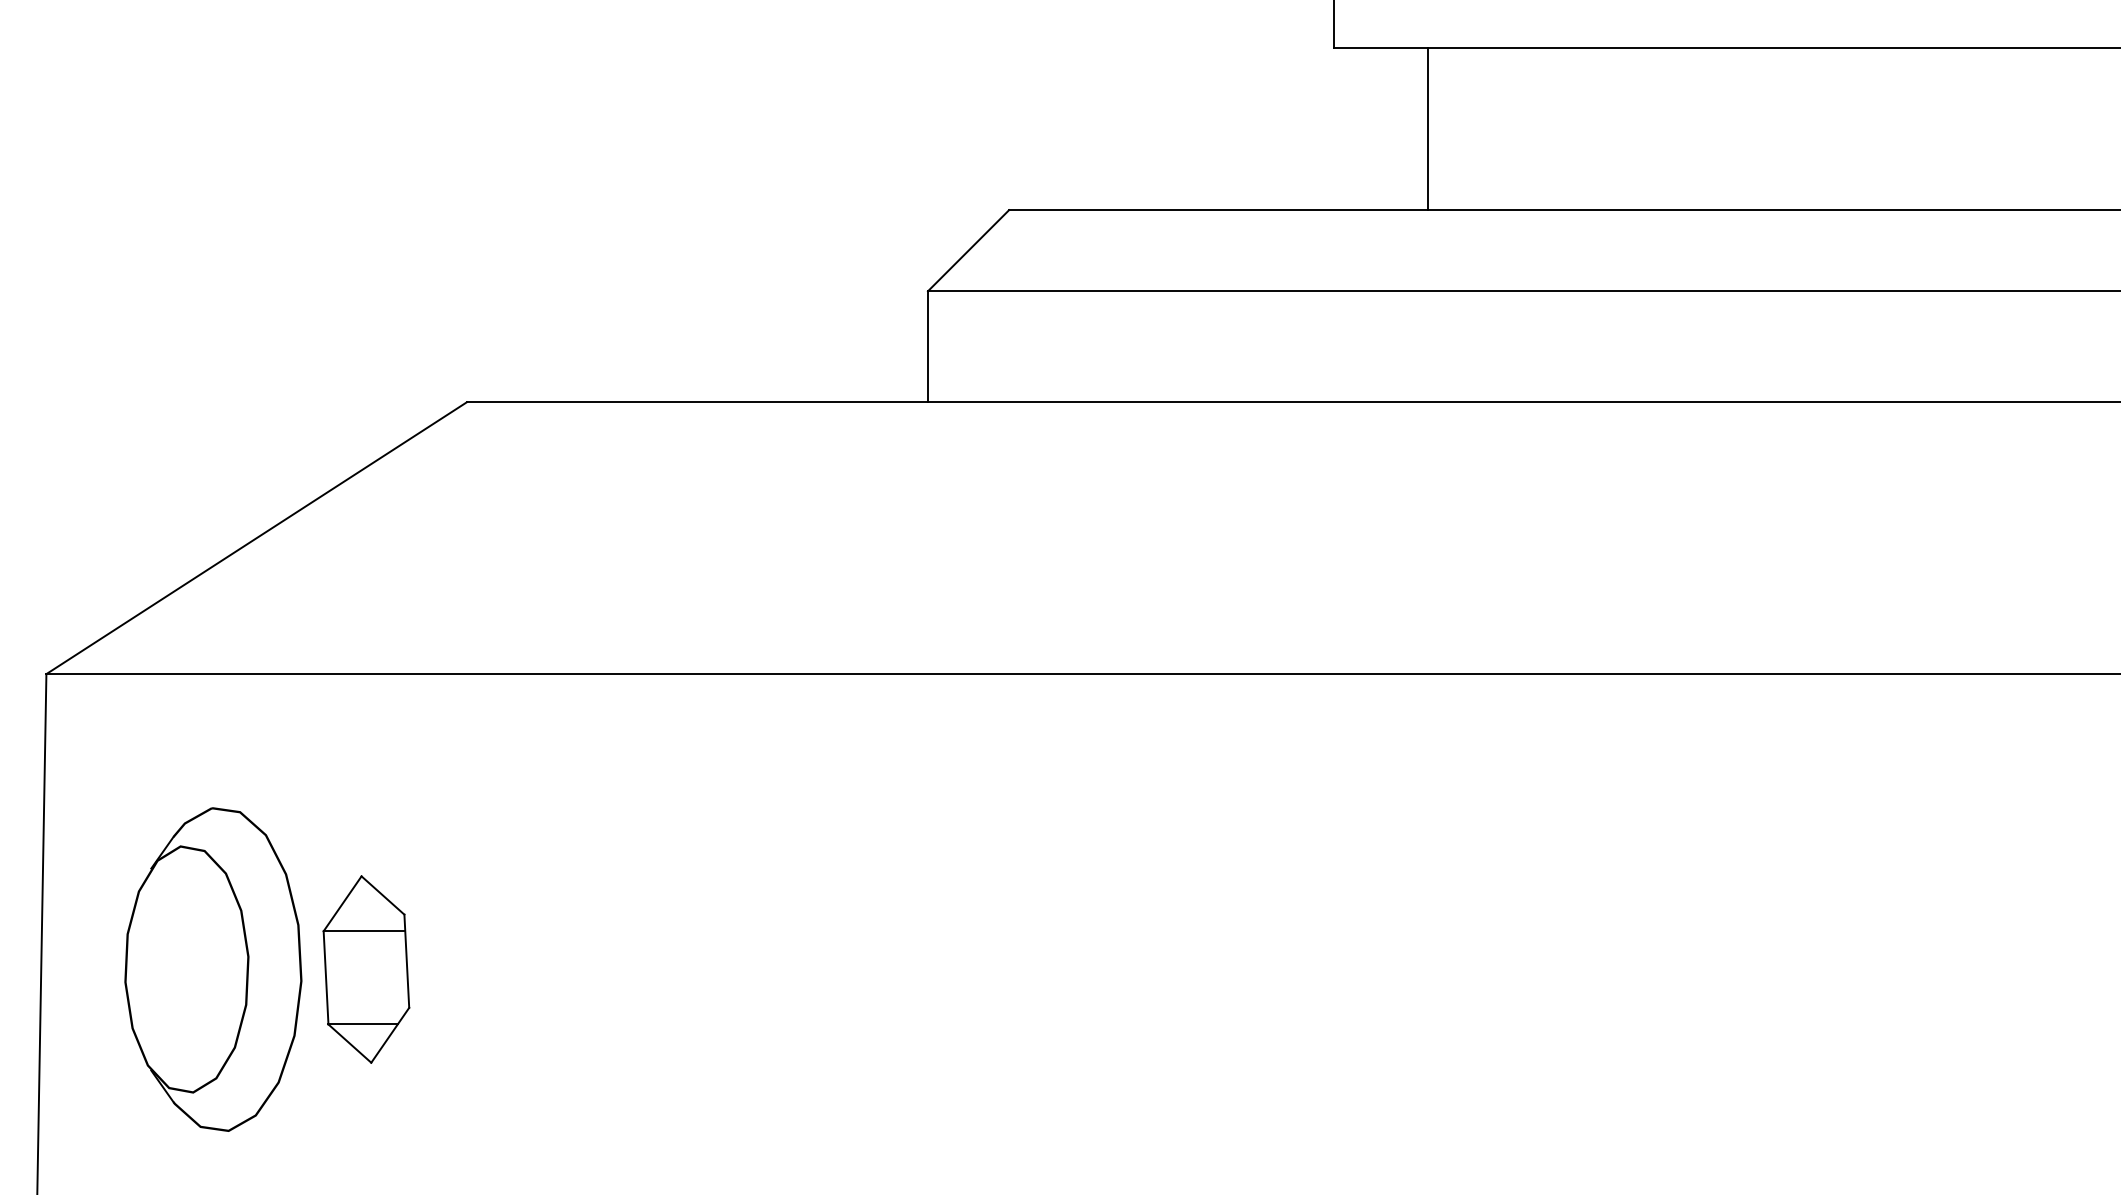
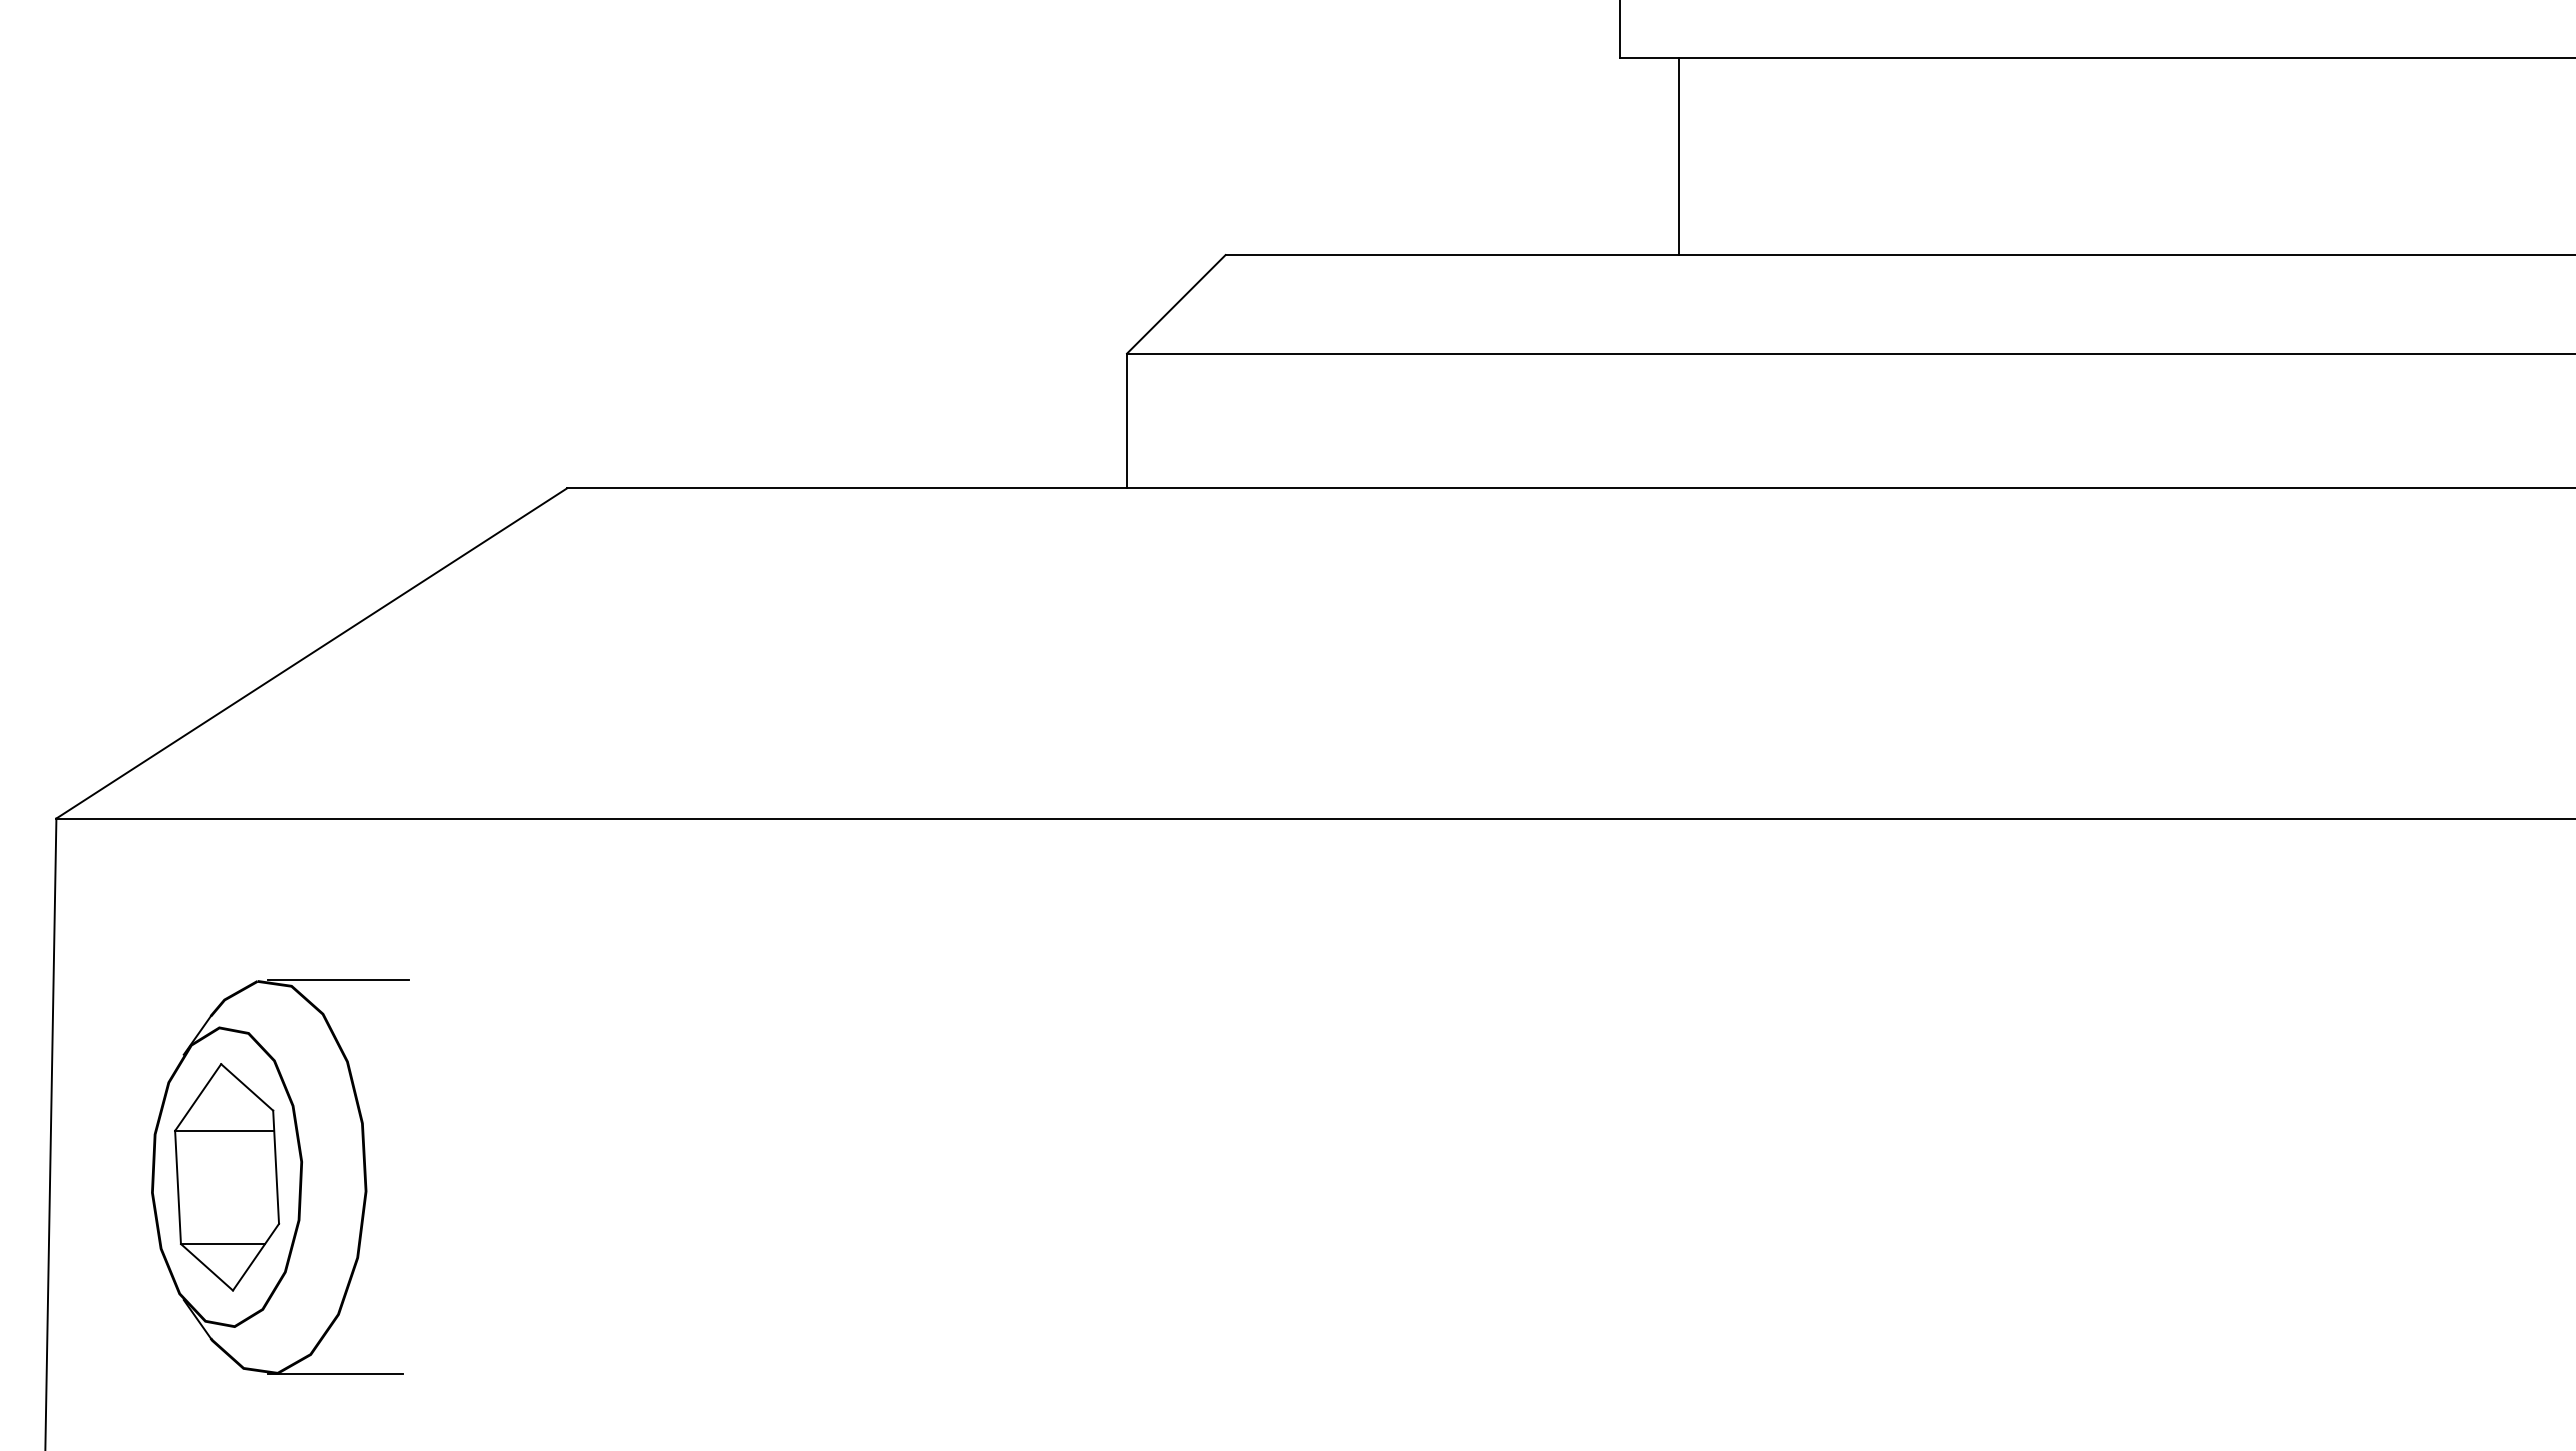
line: (1427, 128) -> (1678, 156), moved
line: (277, 807) -> (337, 980), added
part: (366, 969) -> (227, 1177), moved
line: (275, 1131) -> (334, 1374), added

